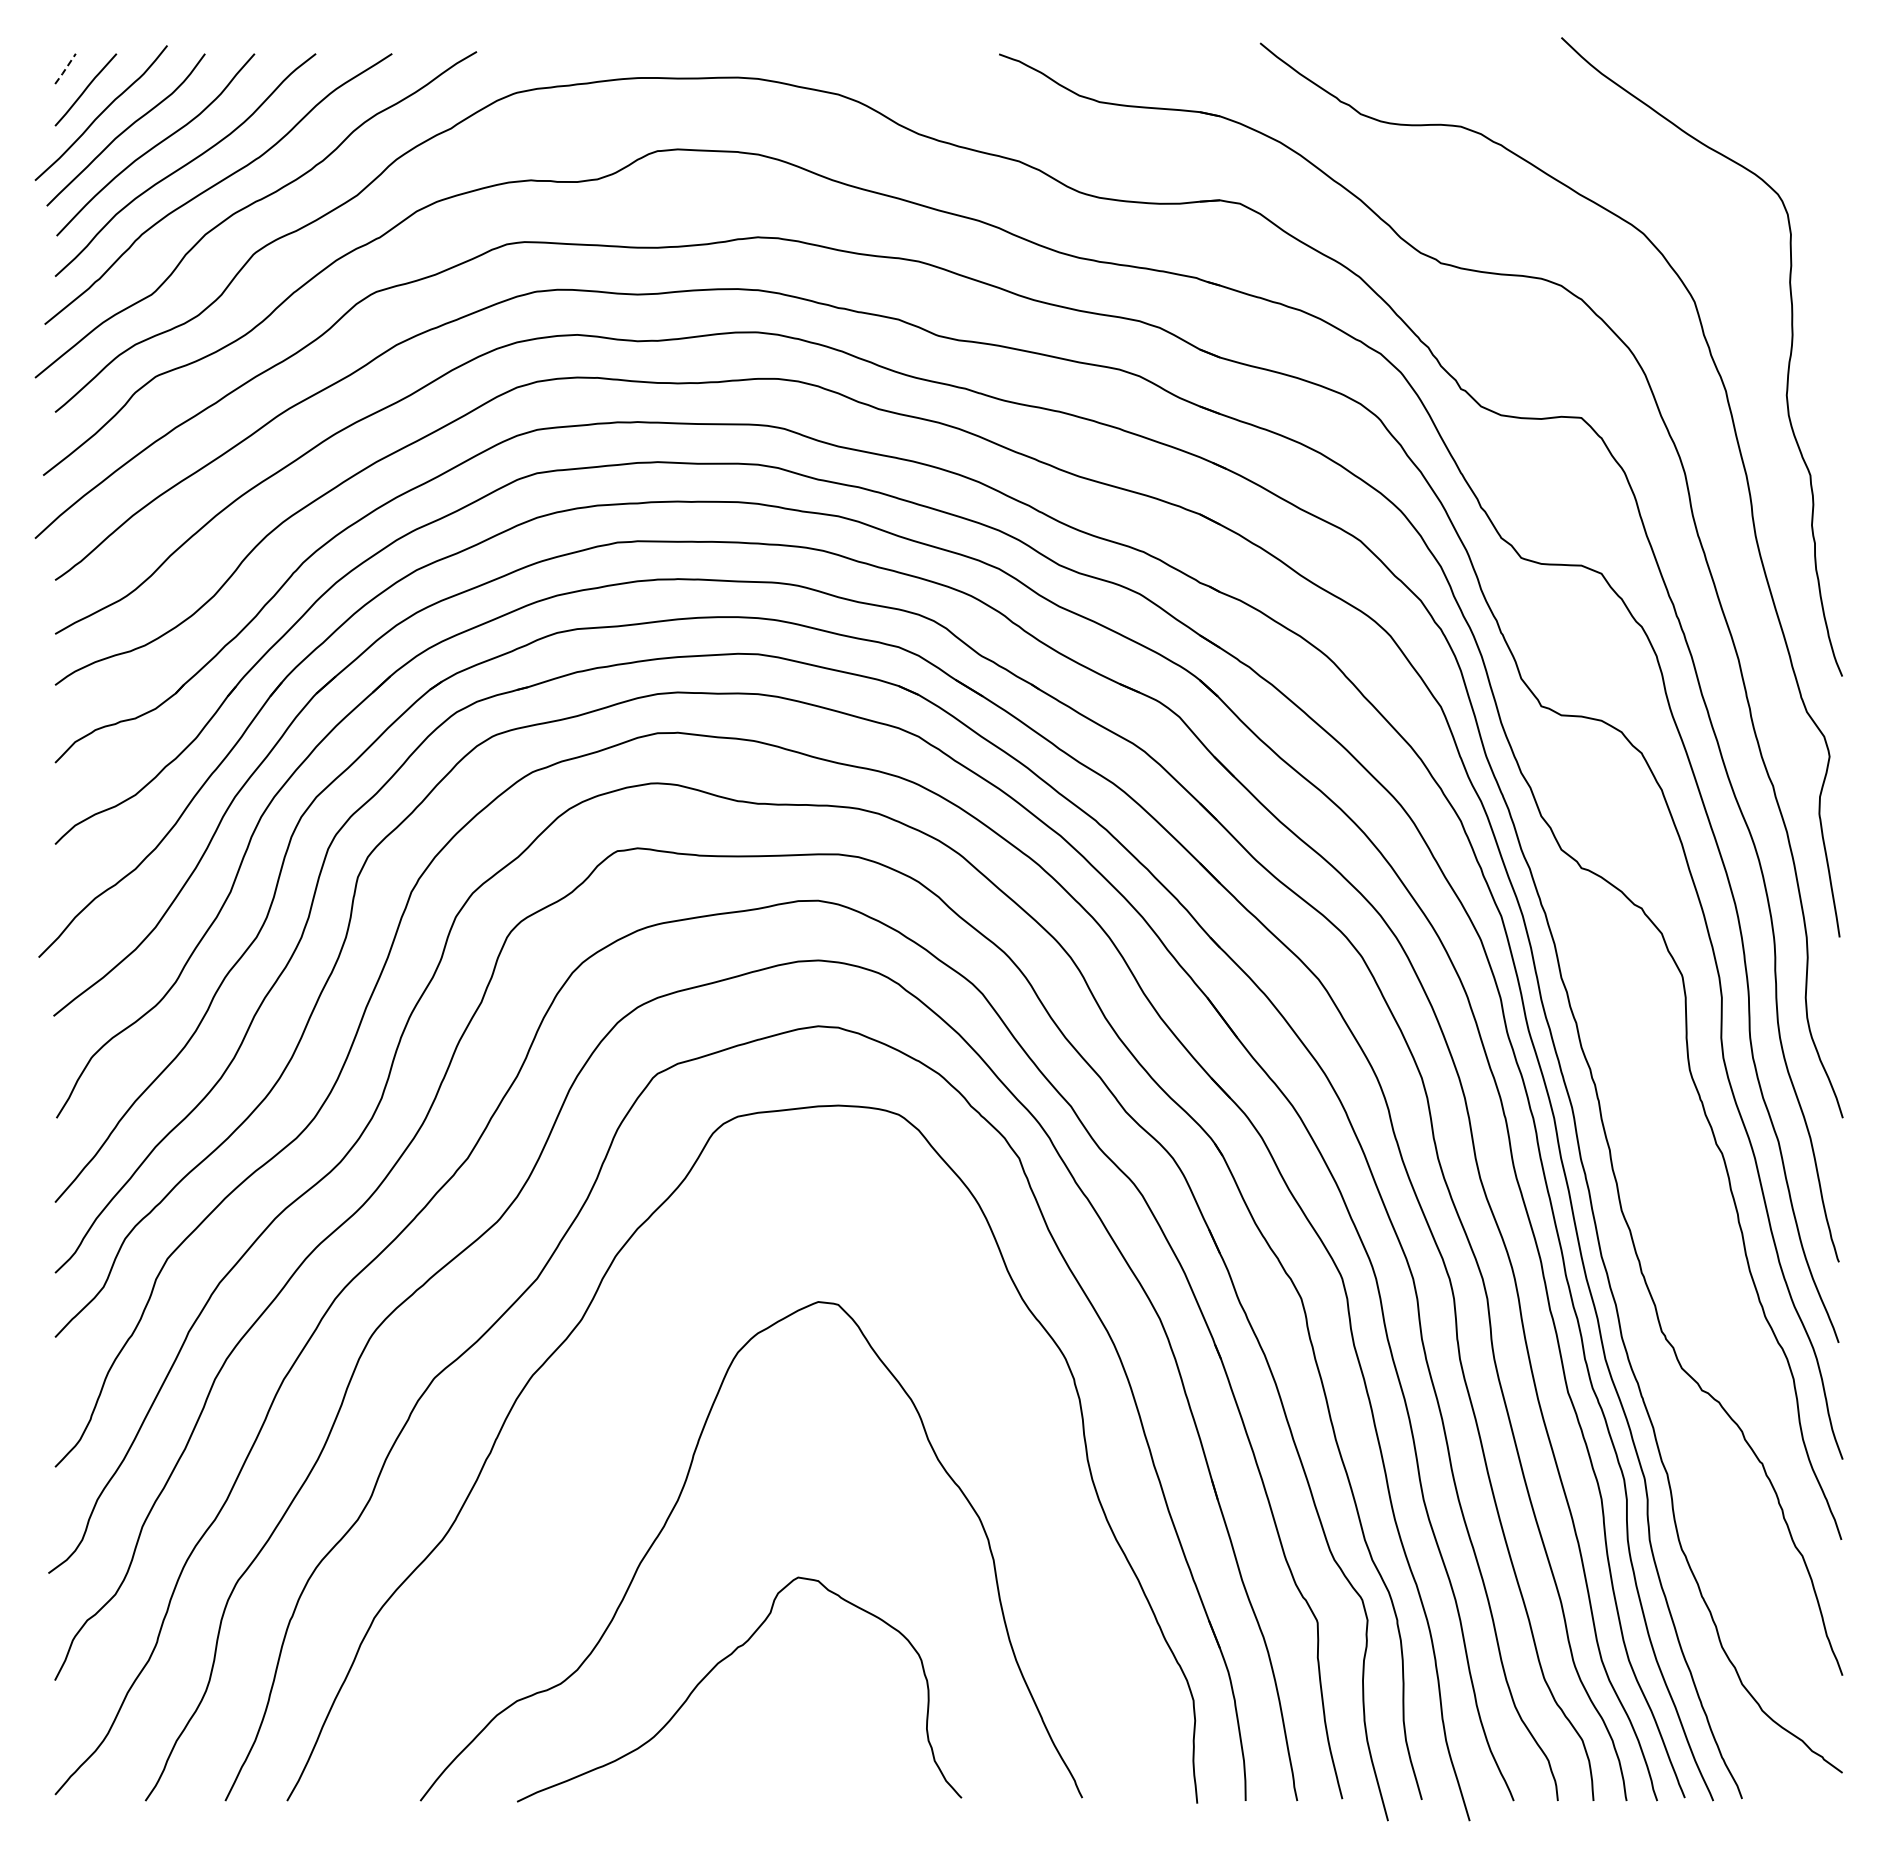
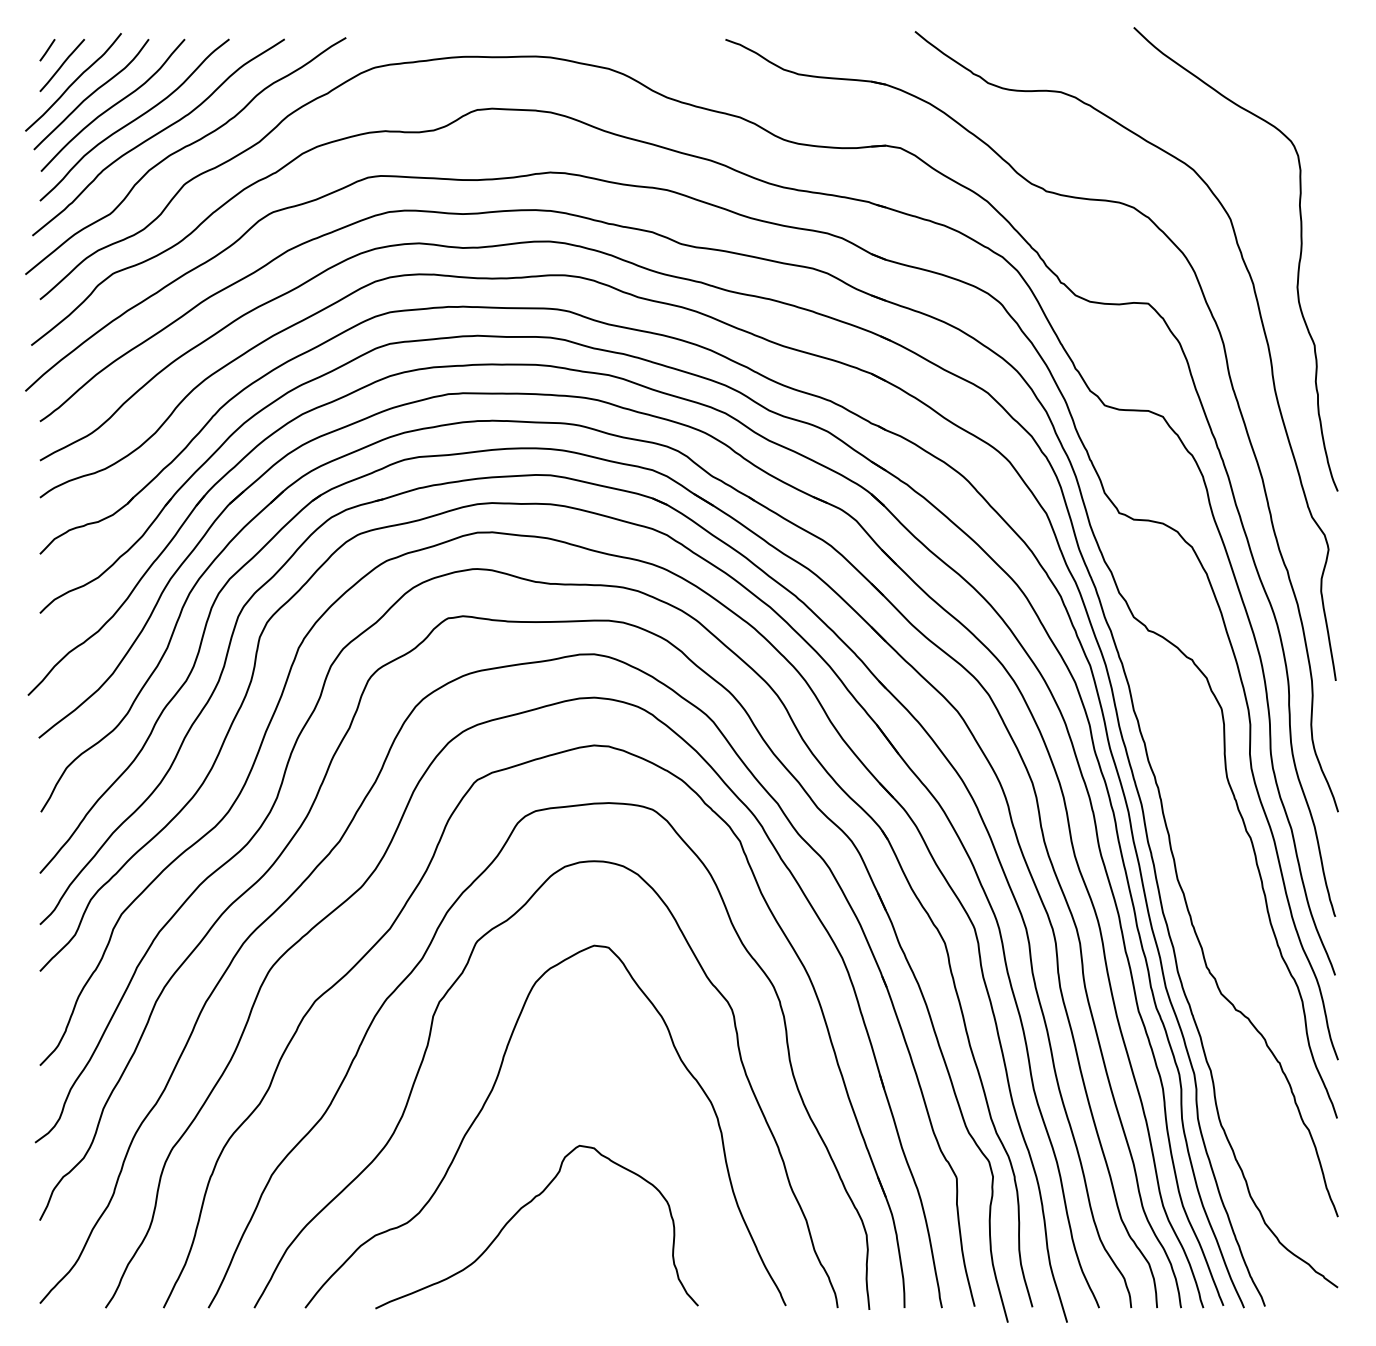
line: (65, 69) -> (47, 50), dashed -> solid
curve: (589, 1441) -> (428, 1046), added

